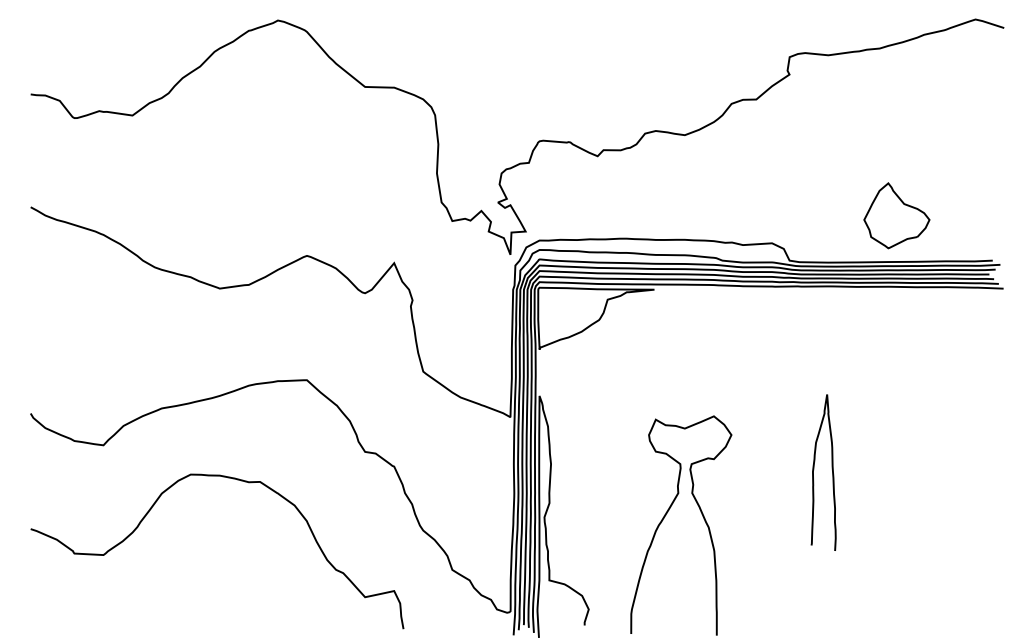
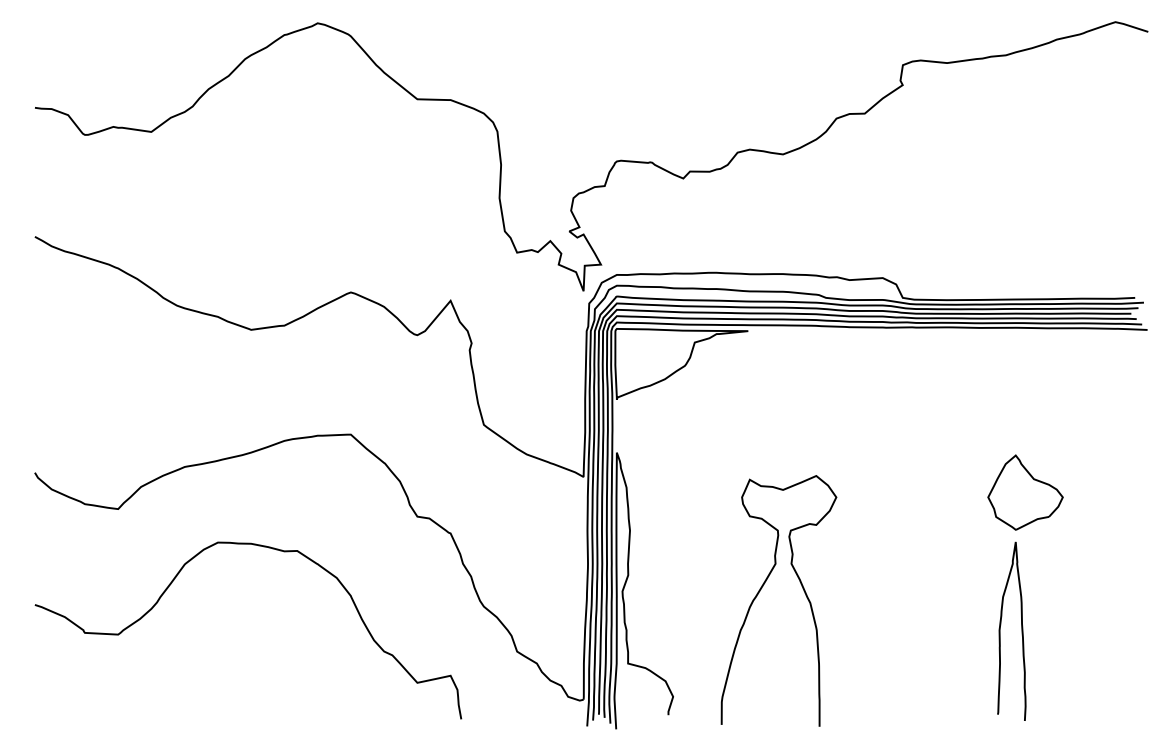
part: (896, 215) -> (1025, 492), moved
curve: (832, 471) -> (1021, 630), moved

